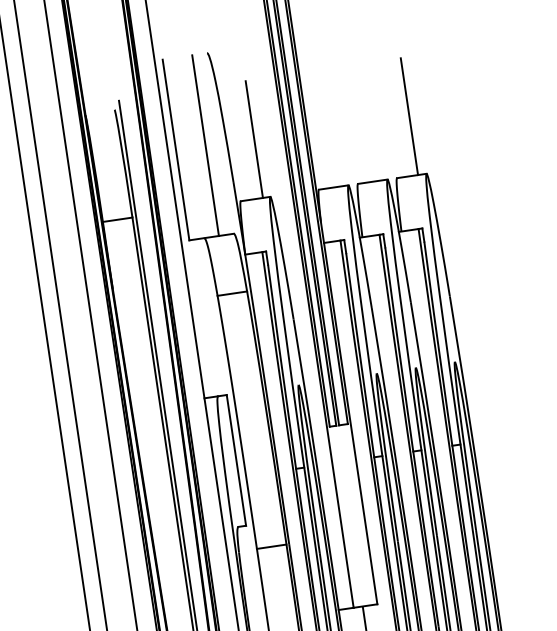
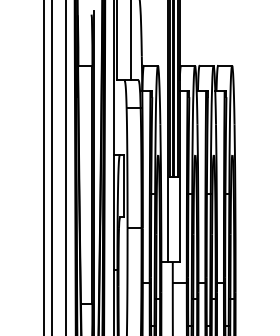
line: (410, 115) -> (228, 37), removed
line: (254, 138) -> (154, 37), removed

